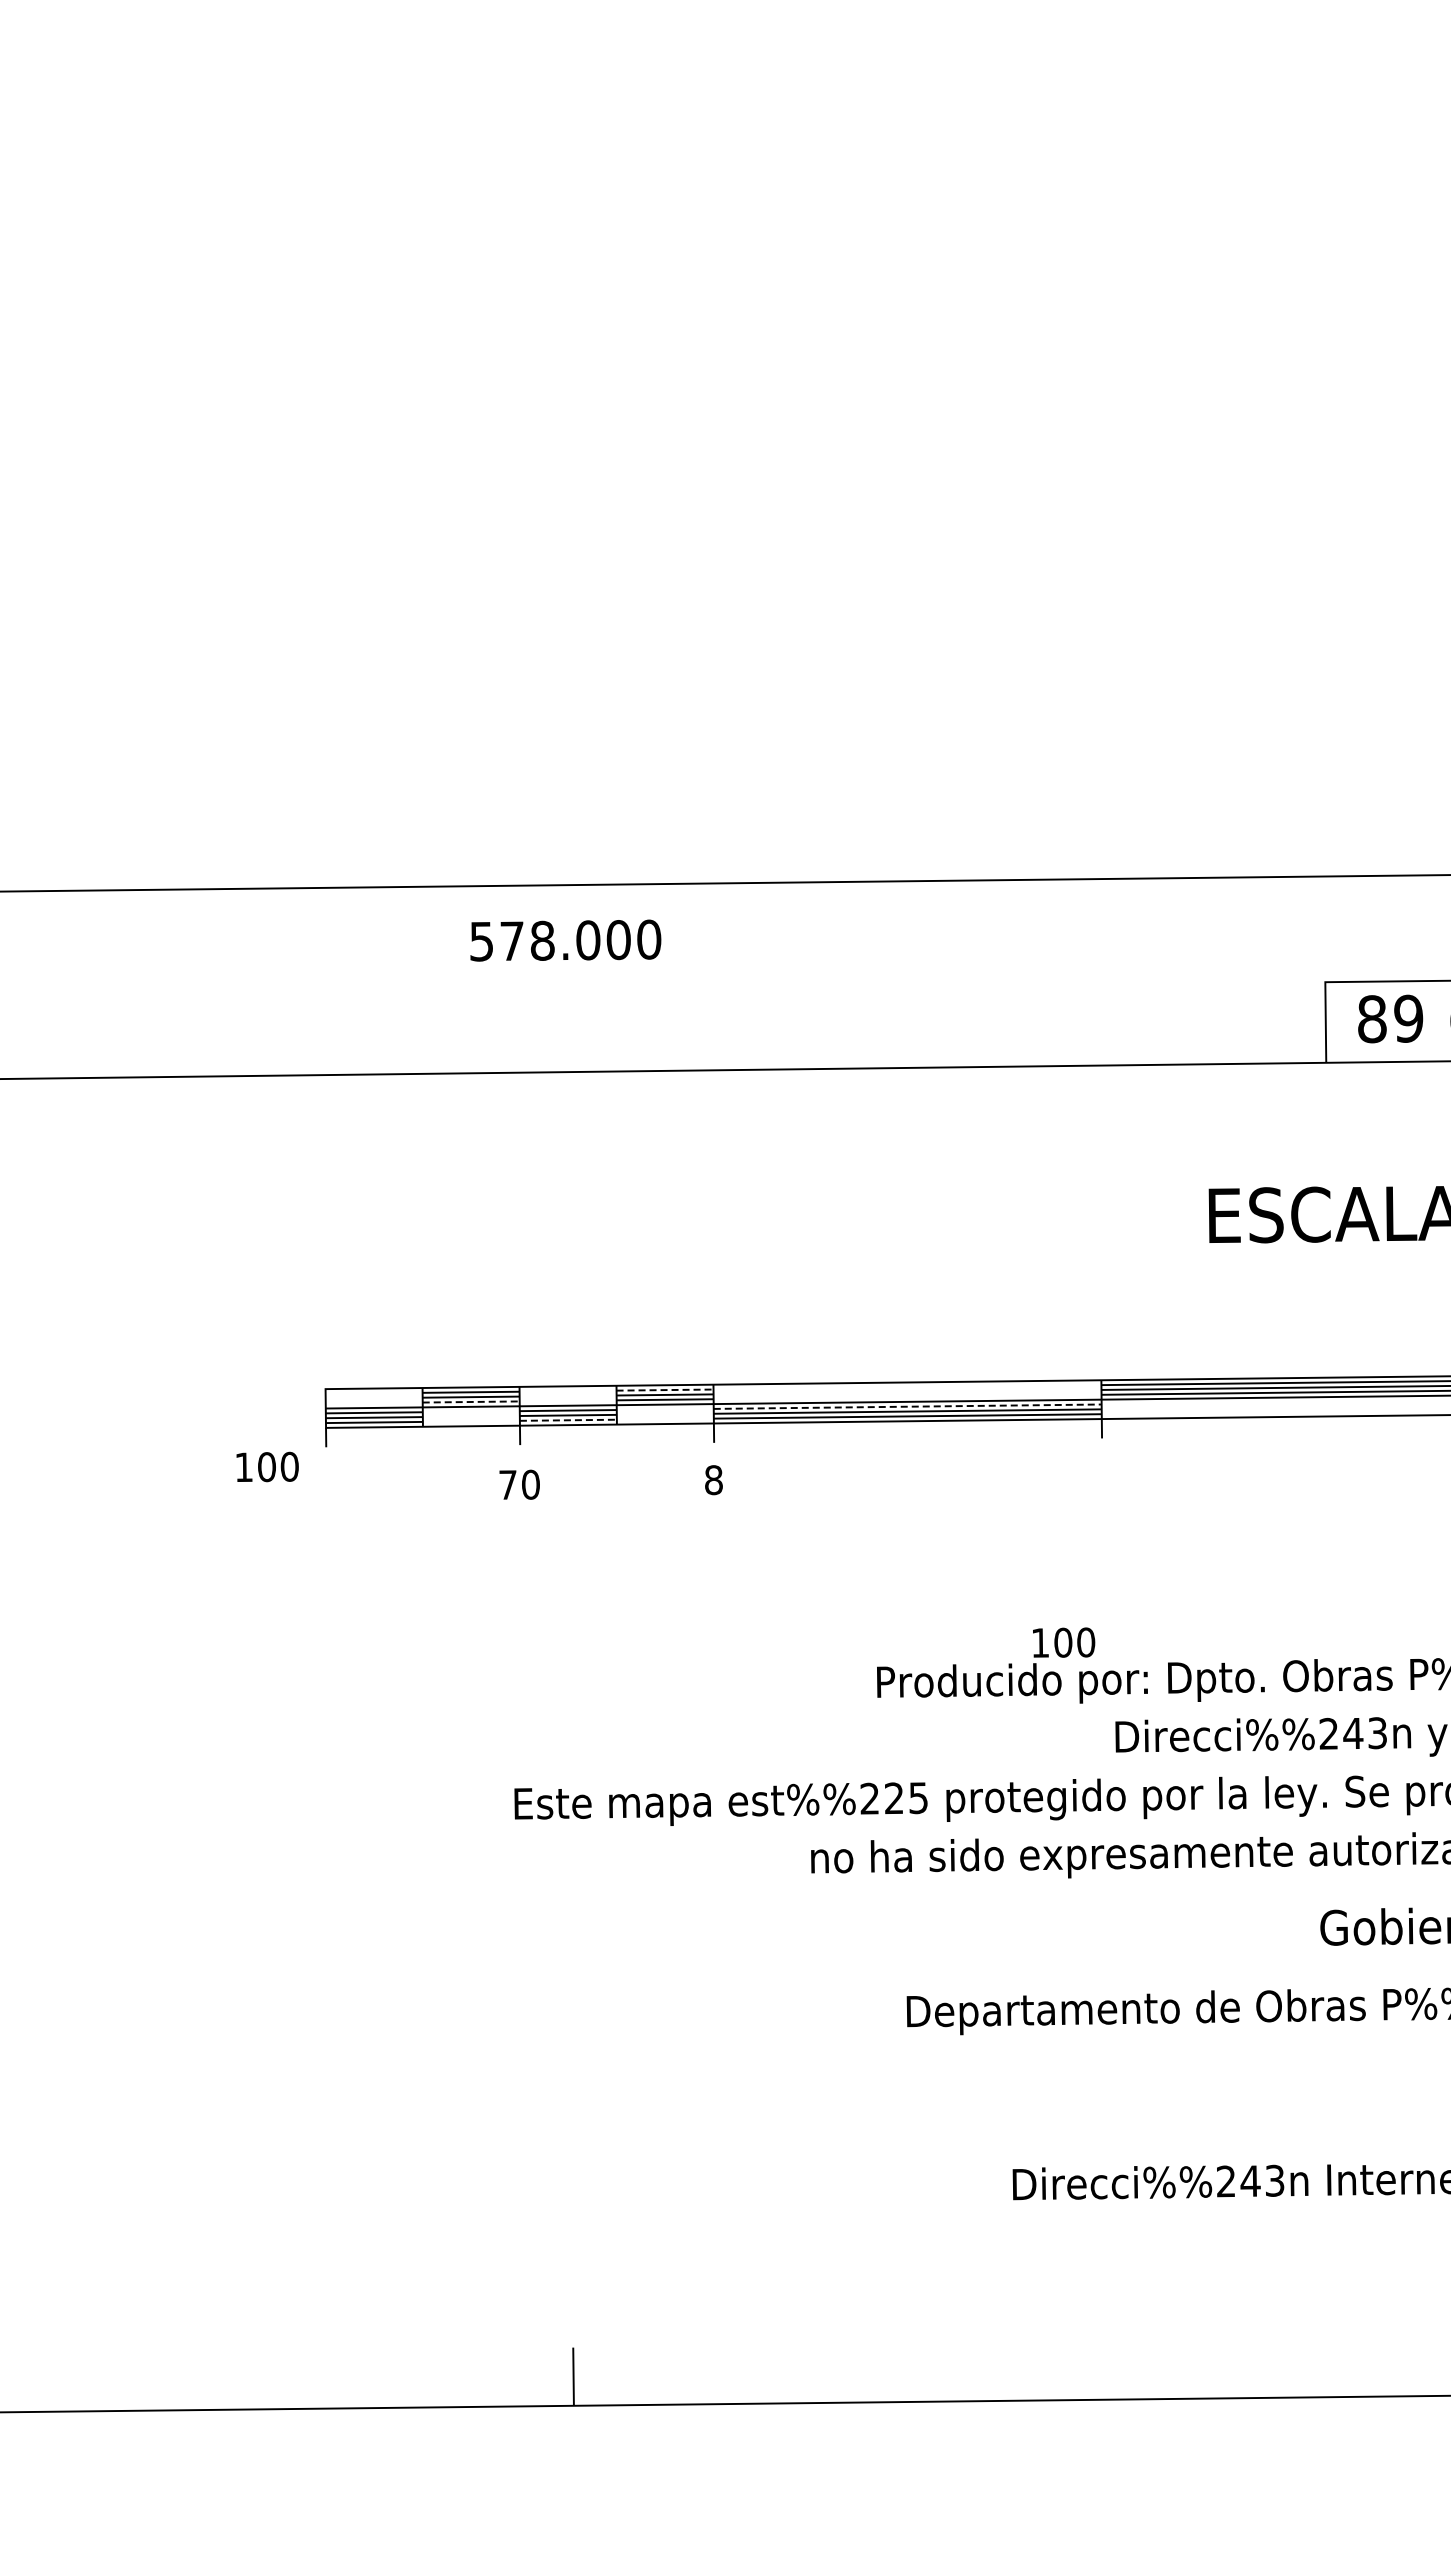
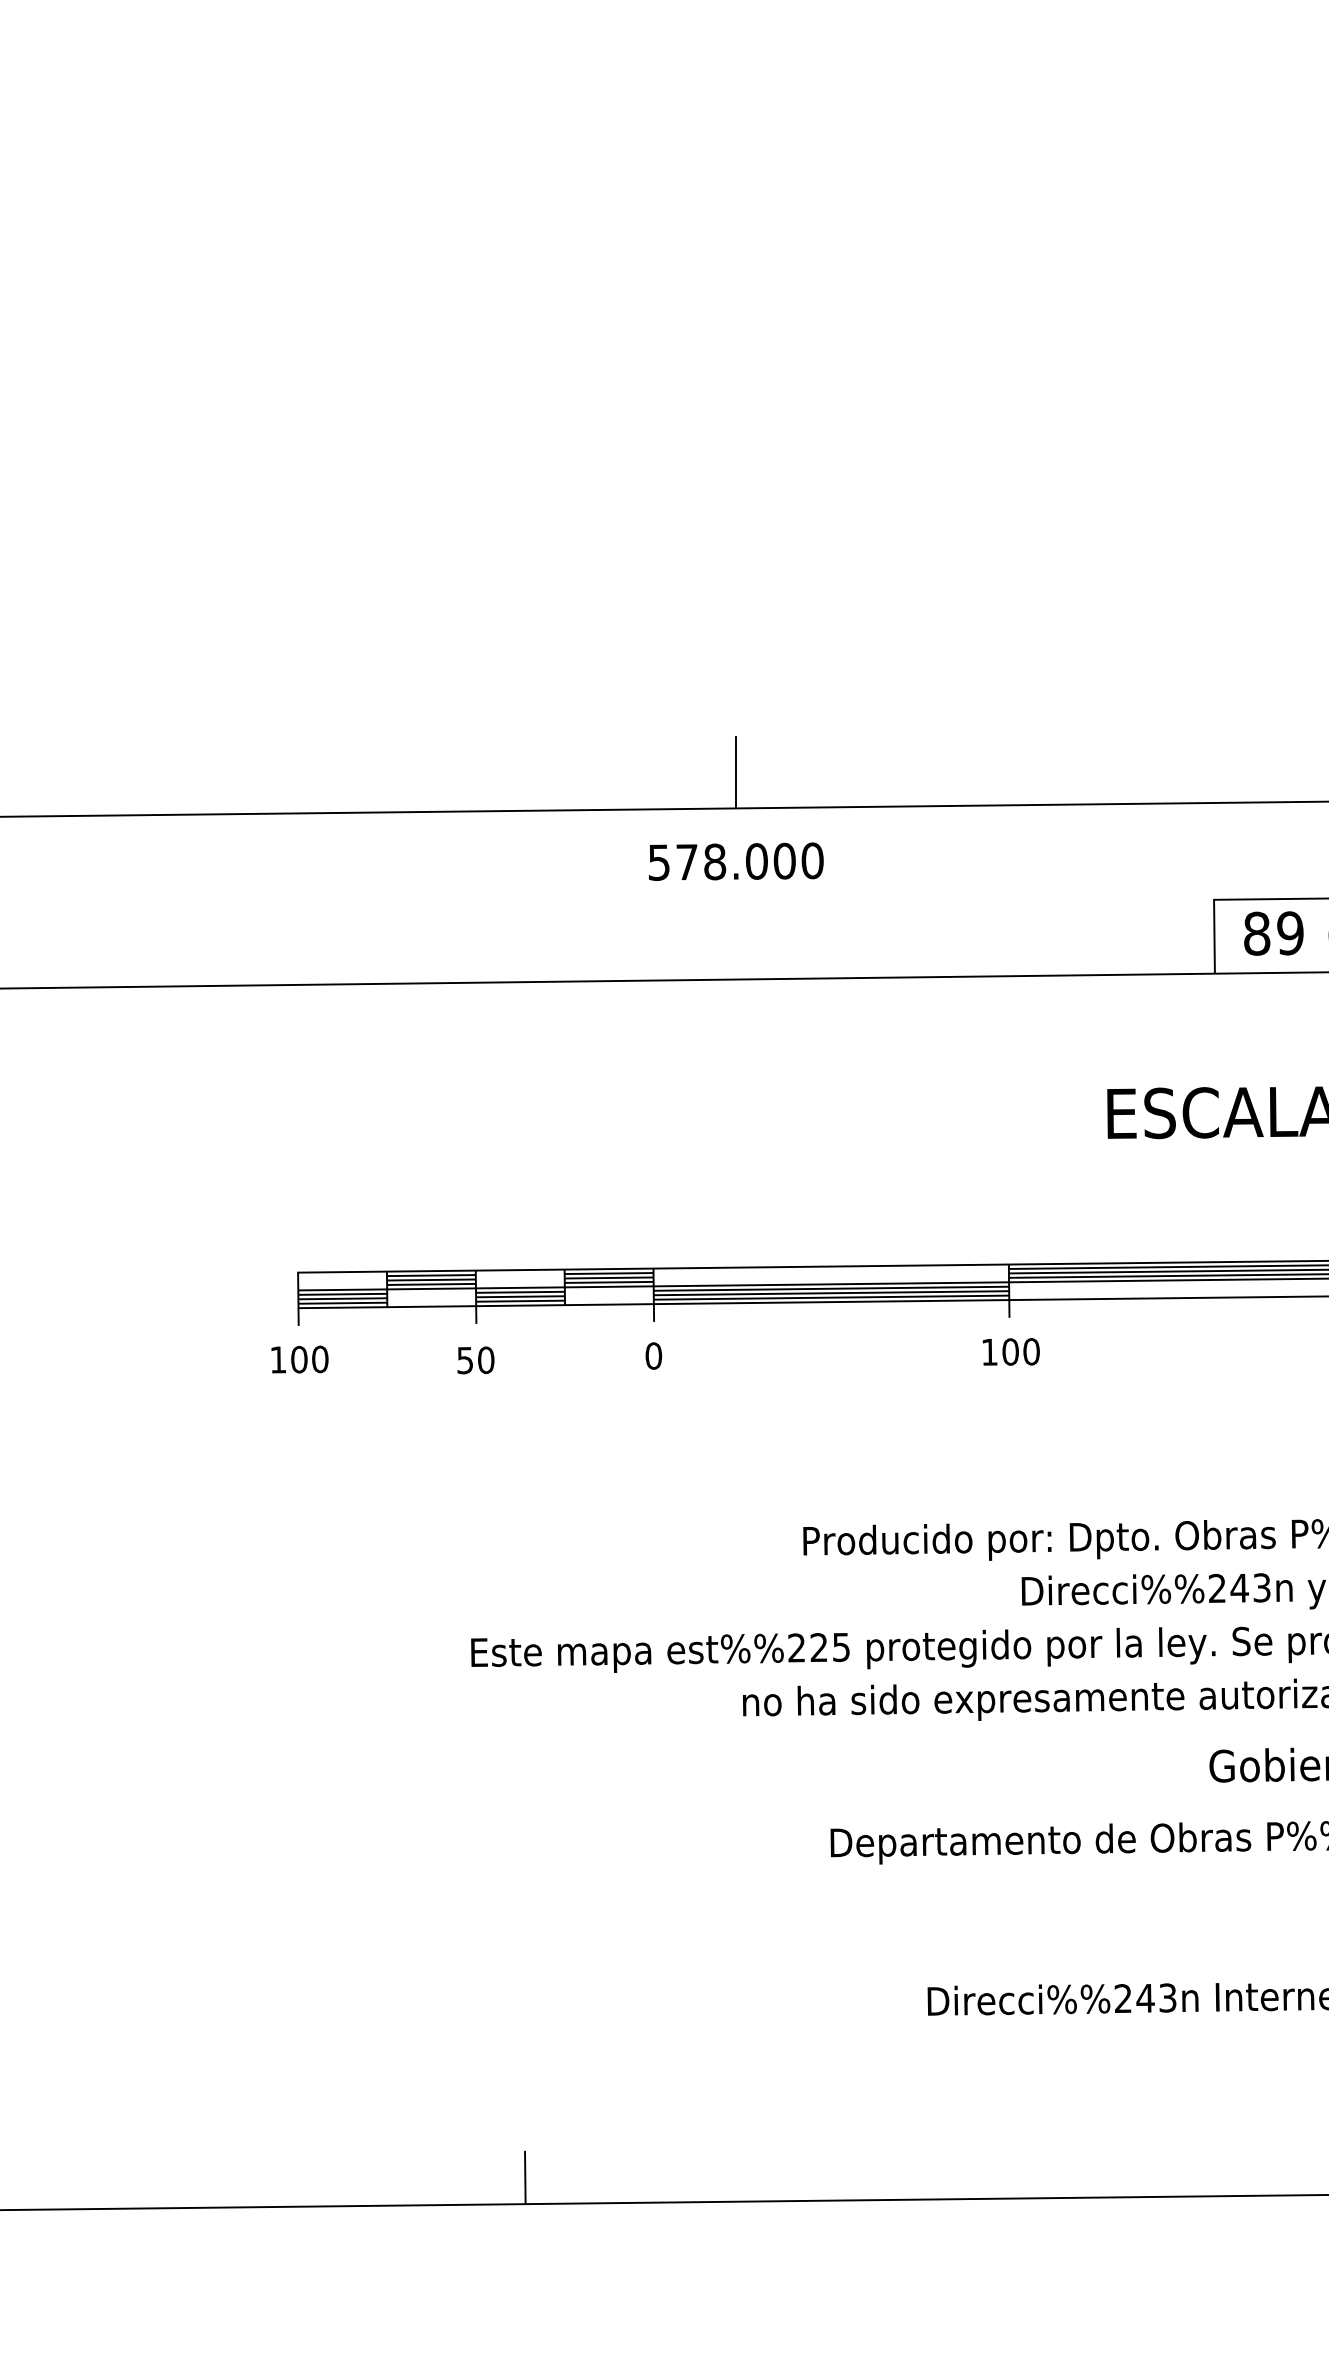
line: (803, 843) -> (735, 772), added
text: (565, 940) -> (735, 861), moved
line: (665, 1390) -> (609, 1273), dashed -> solid
line: (471, 1401) -> (431, 1283), dashed -> solid
line: (907, 1406) -> (831, 1288), dashed -> solid
line: (568, 1420) -> (520, 1301), dashed -> solid
text: (267, 1466) -> (299, 1359), moved
text: (713, 1479) -> (653, 1355), 8 -> 0
text: (507, 1485) -> (464, 1360), 70 -> 50
text: (1064, 1642) -> (1011, 1351), moved

